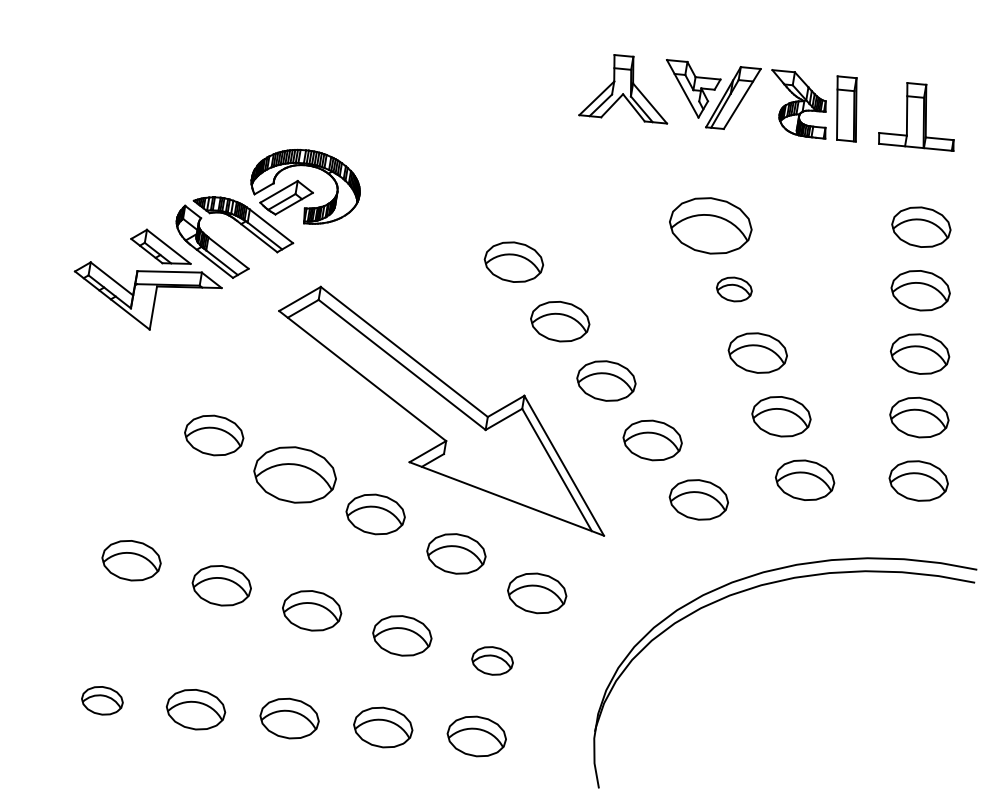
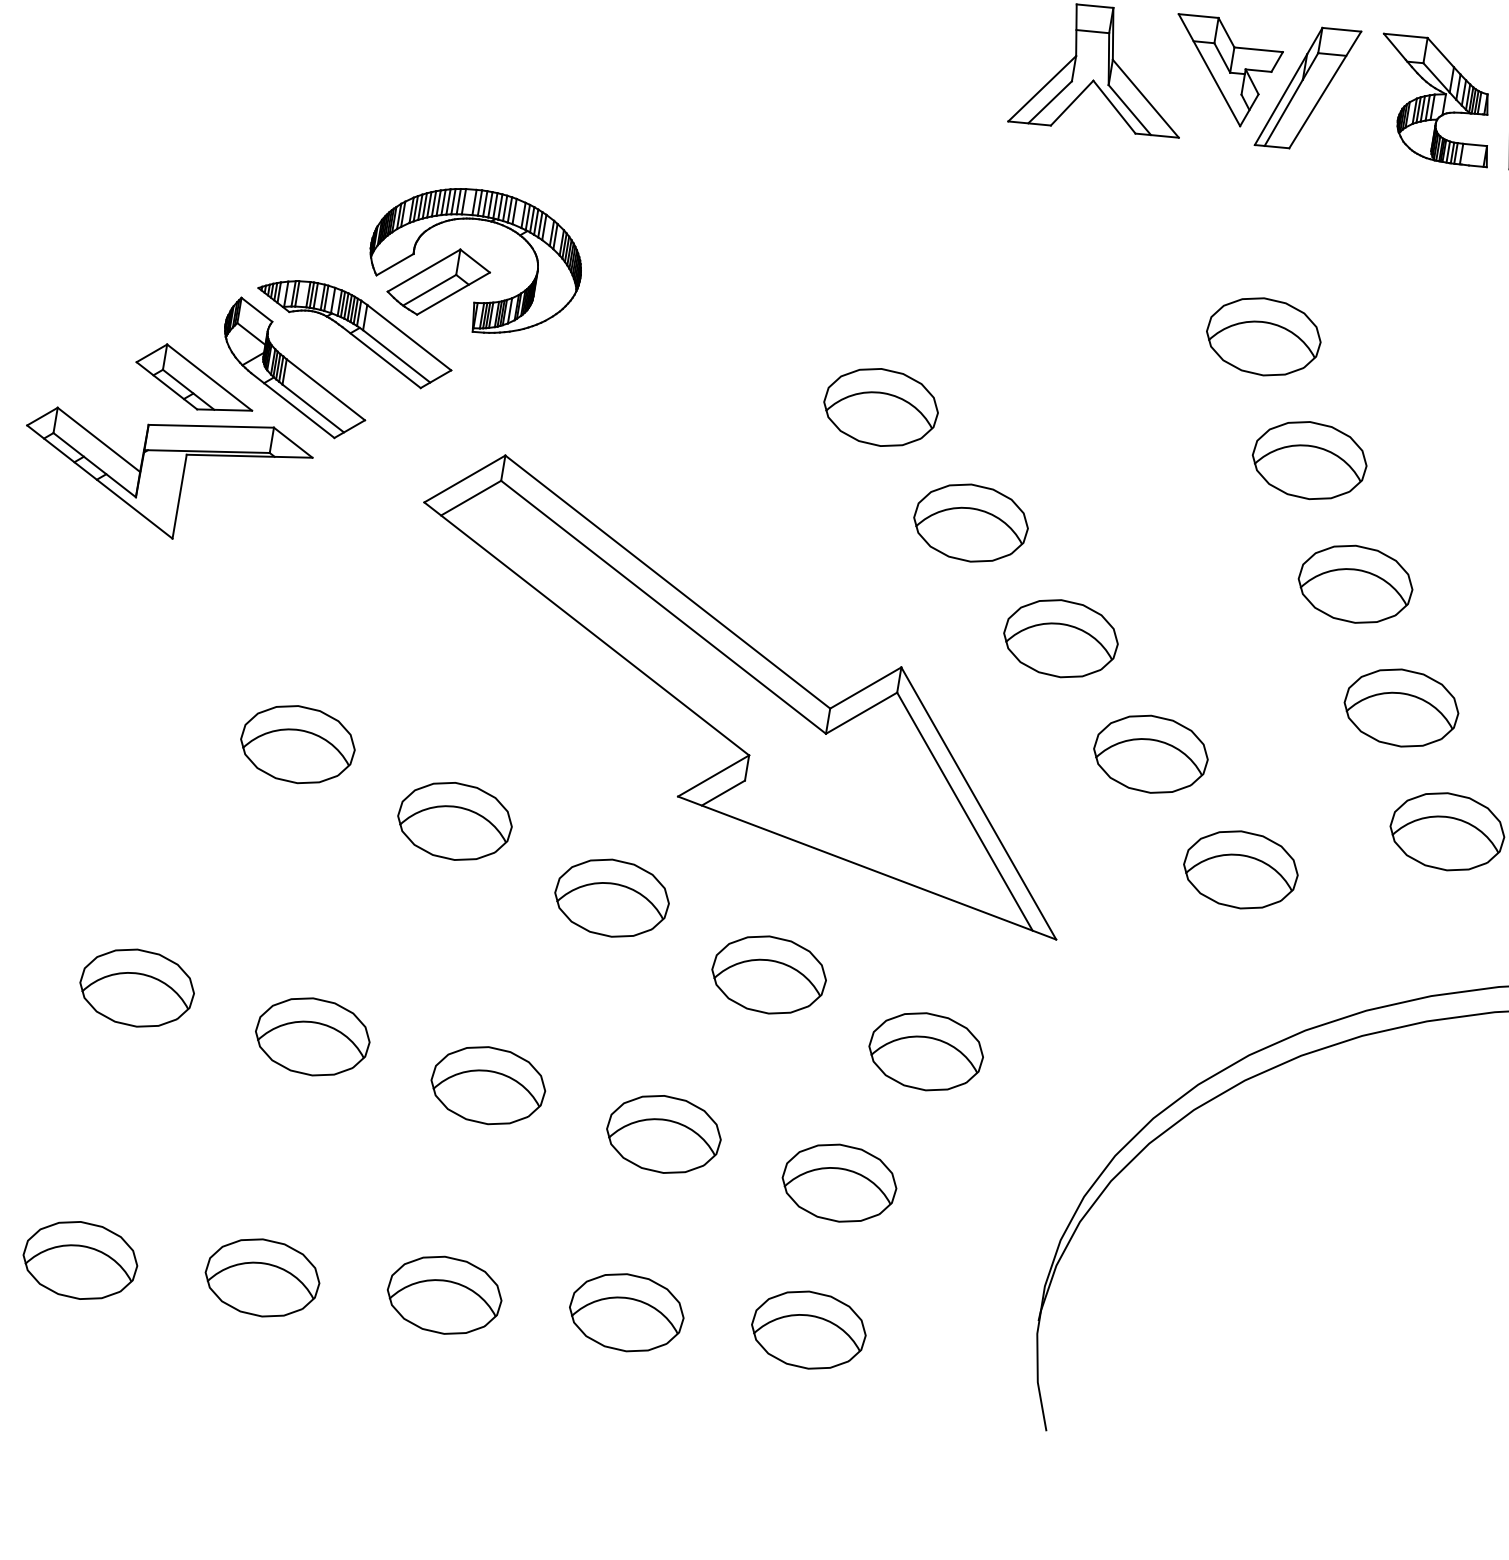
part: (710, 225) -> (1263, 336), size x0.71
part: (734, 289) -> (1310, 460), size x1.67
part: (294, 474) -> (454, 820), size x0.71
part: (492, 660) -> (839, 1182), size x1.43
part: (102, 700) -> (80, 1260), size x1.43

